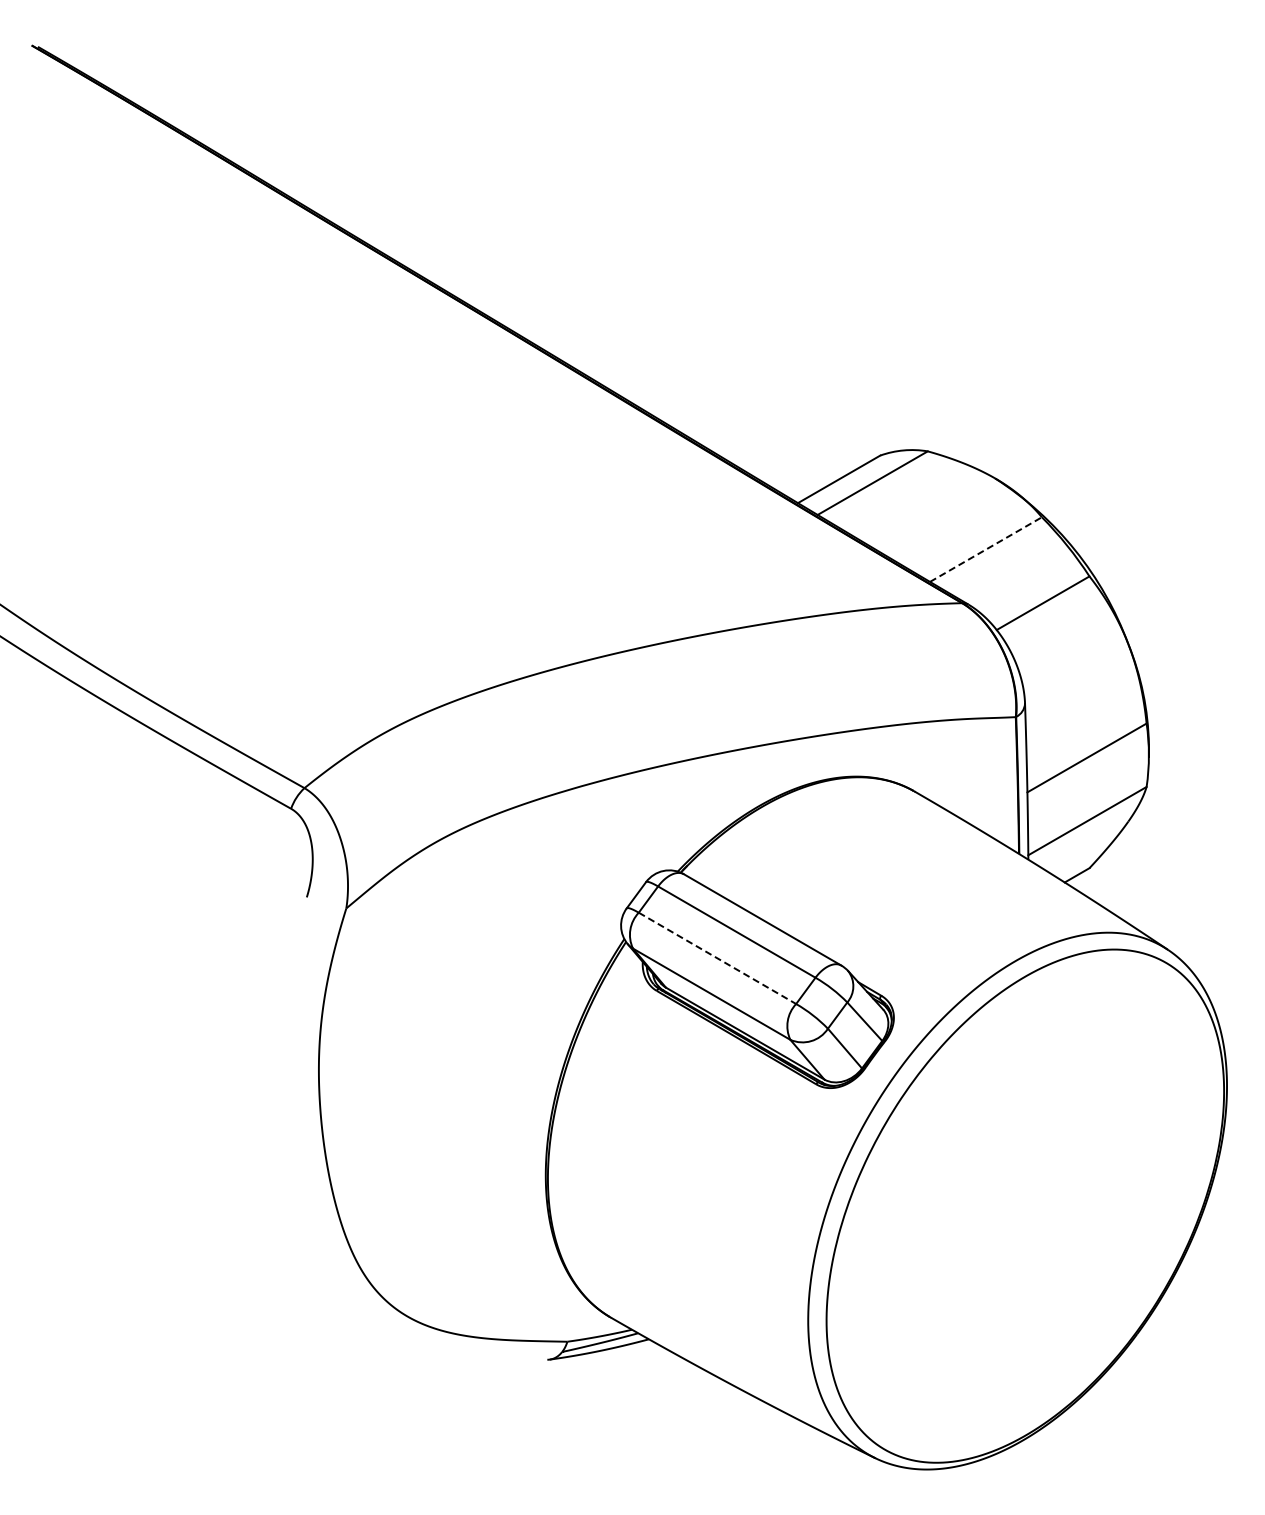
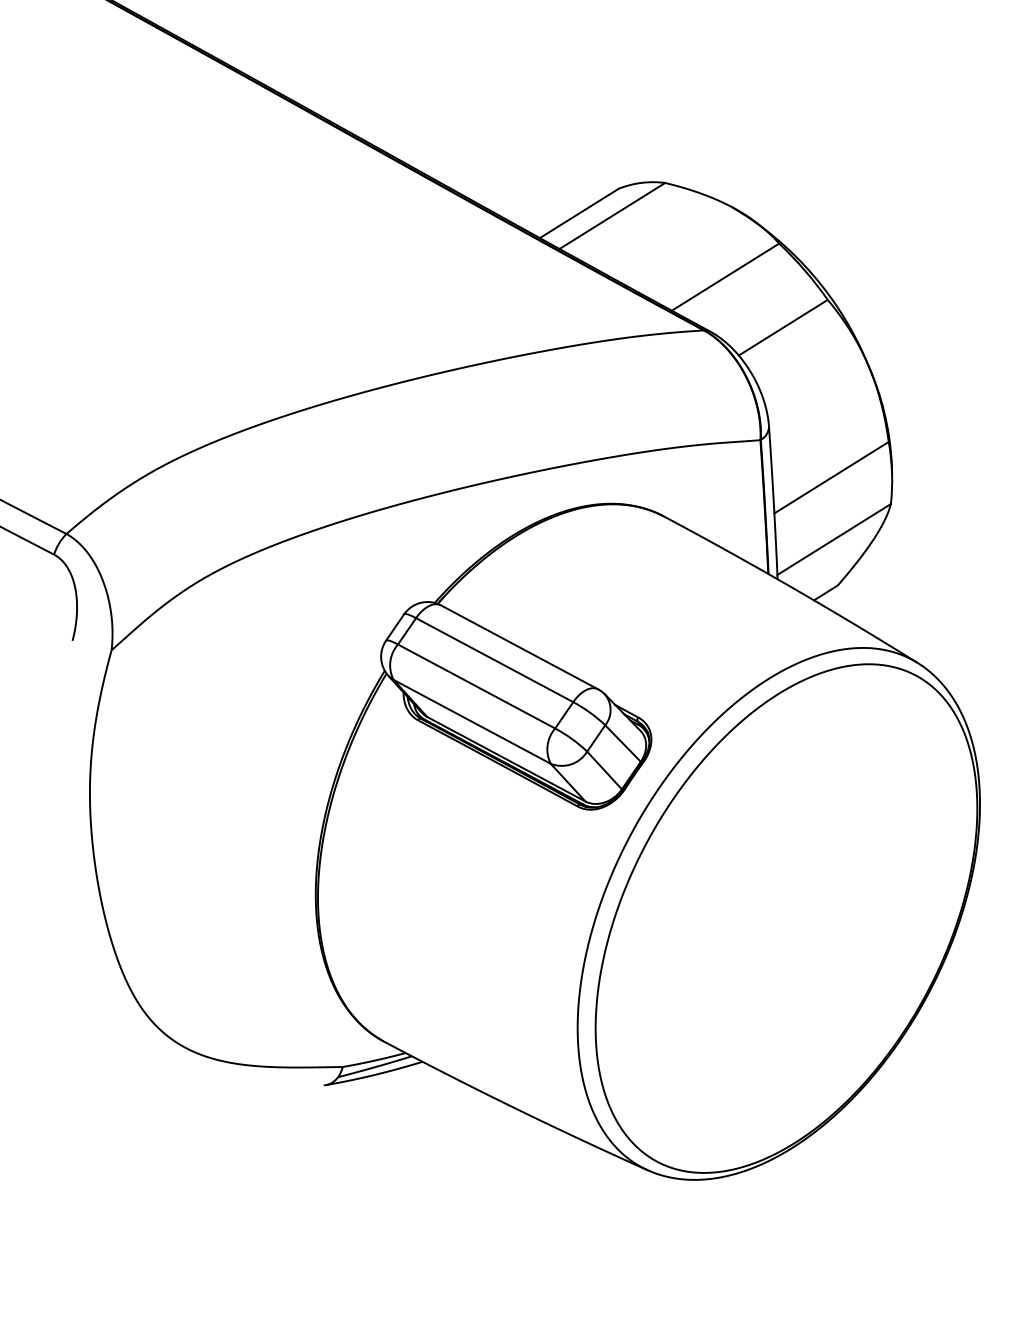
line: (985, 549) -> (725, 277), dashed -> solid
line: (717, 958) -> (476, 686), dashed -> solid

